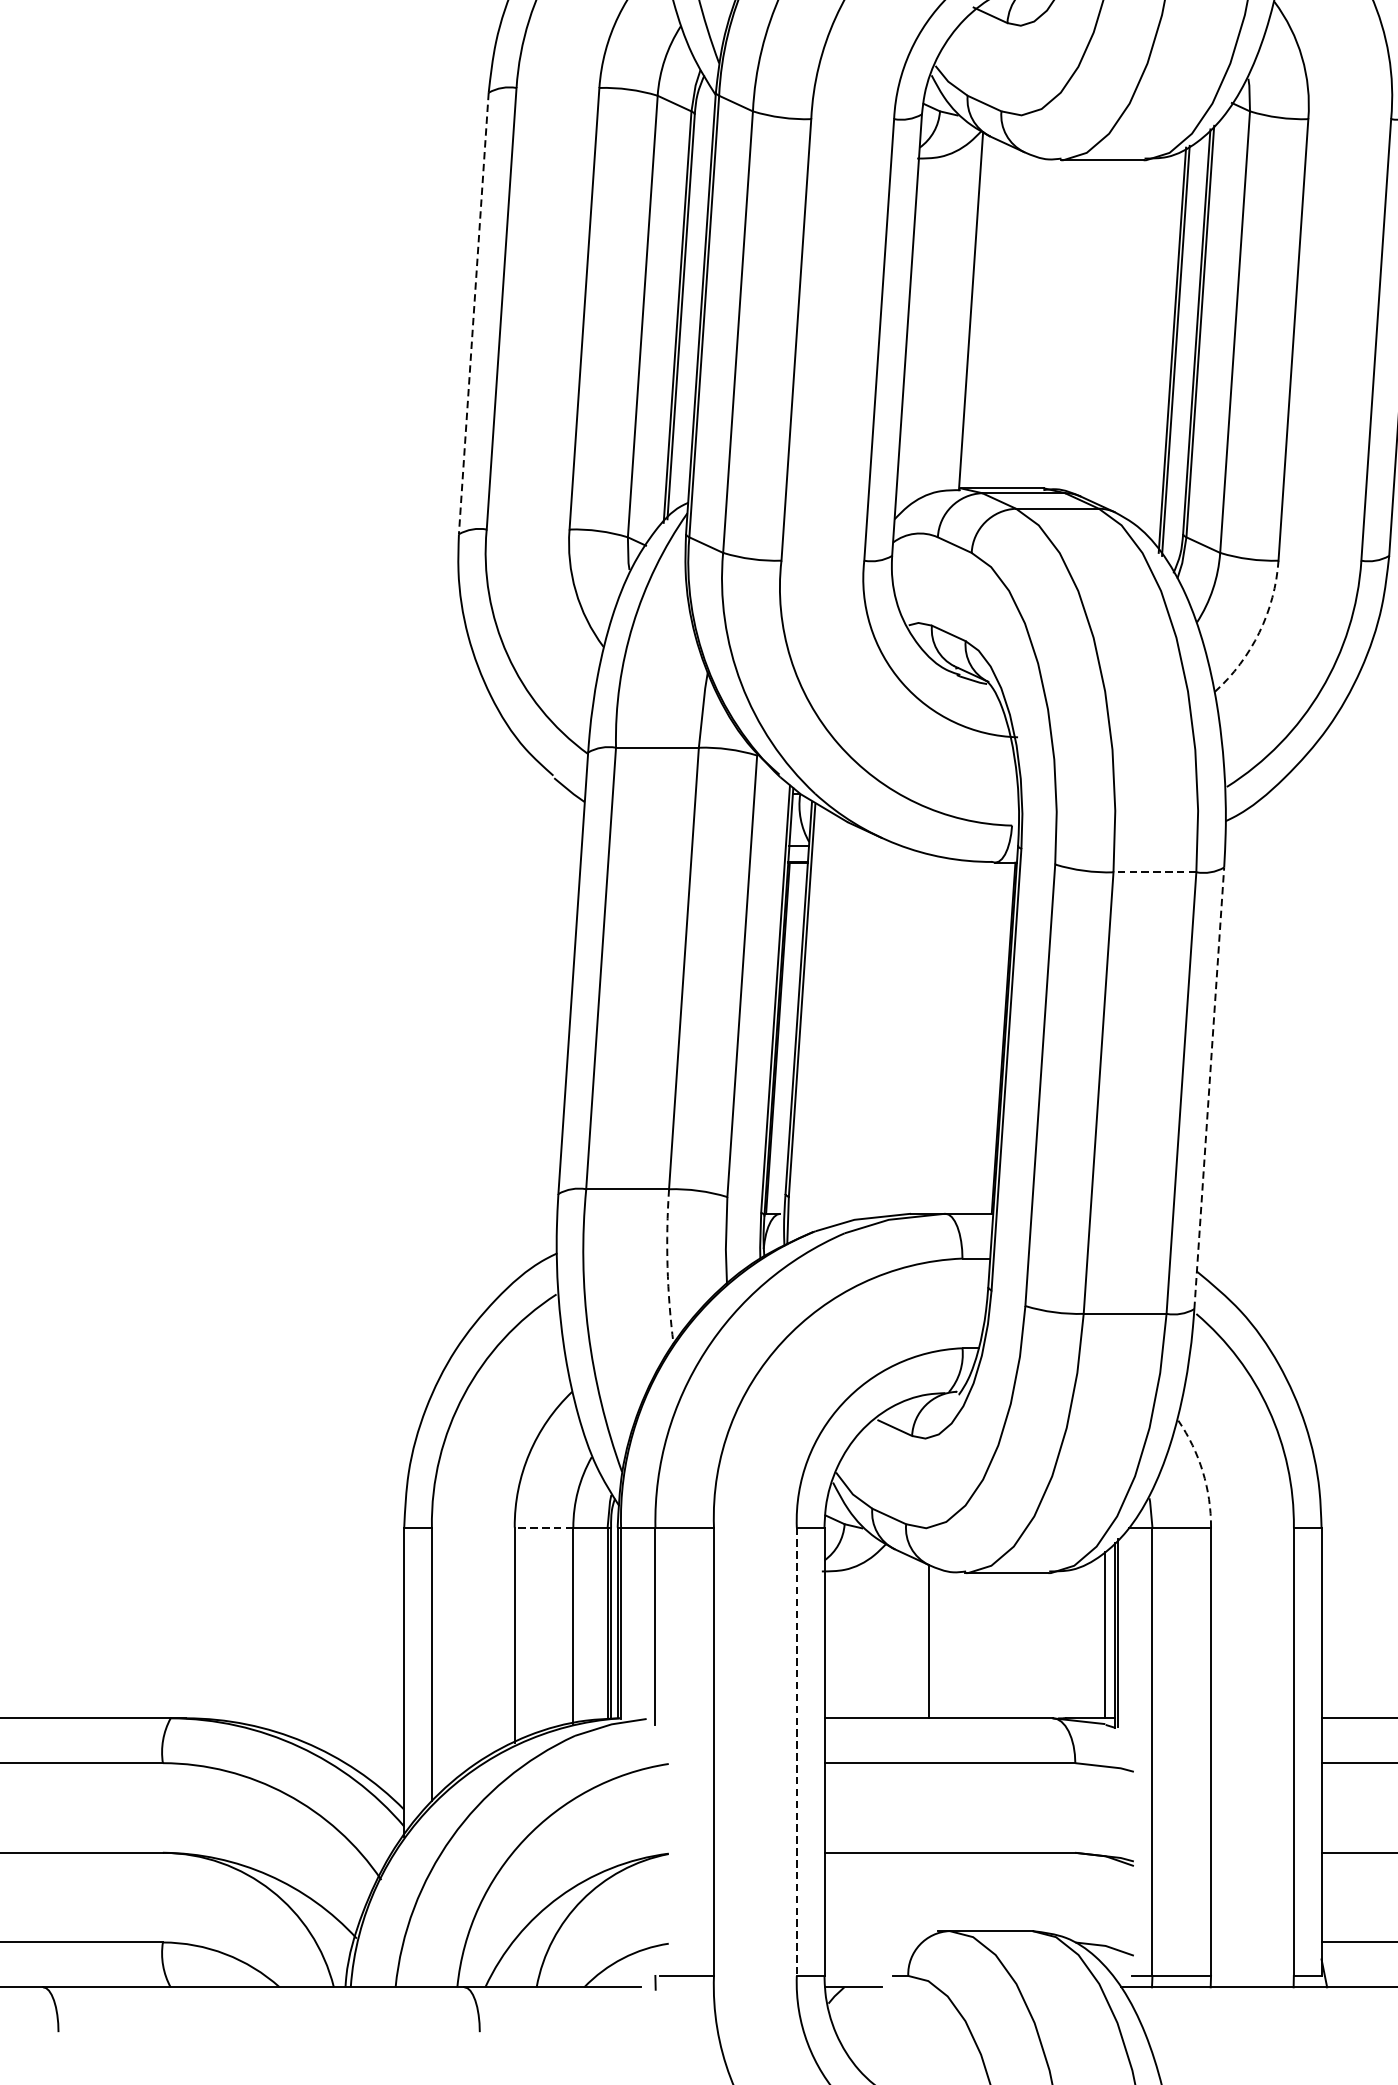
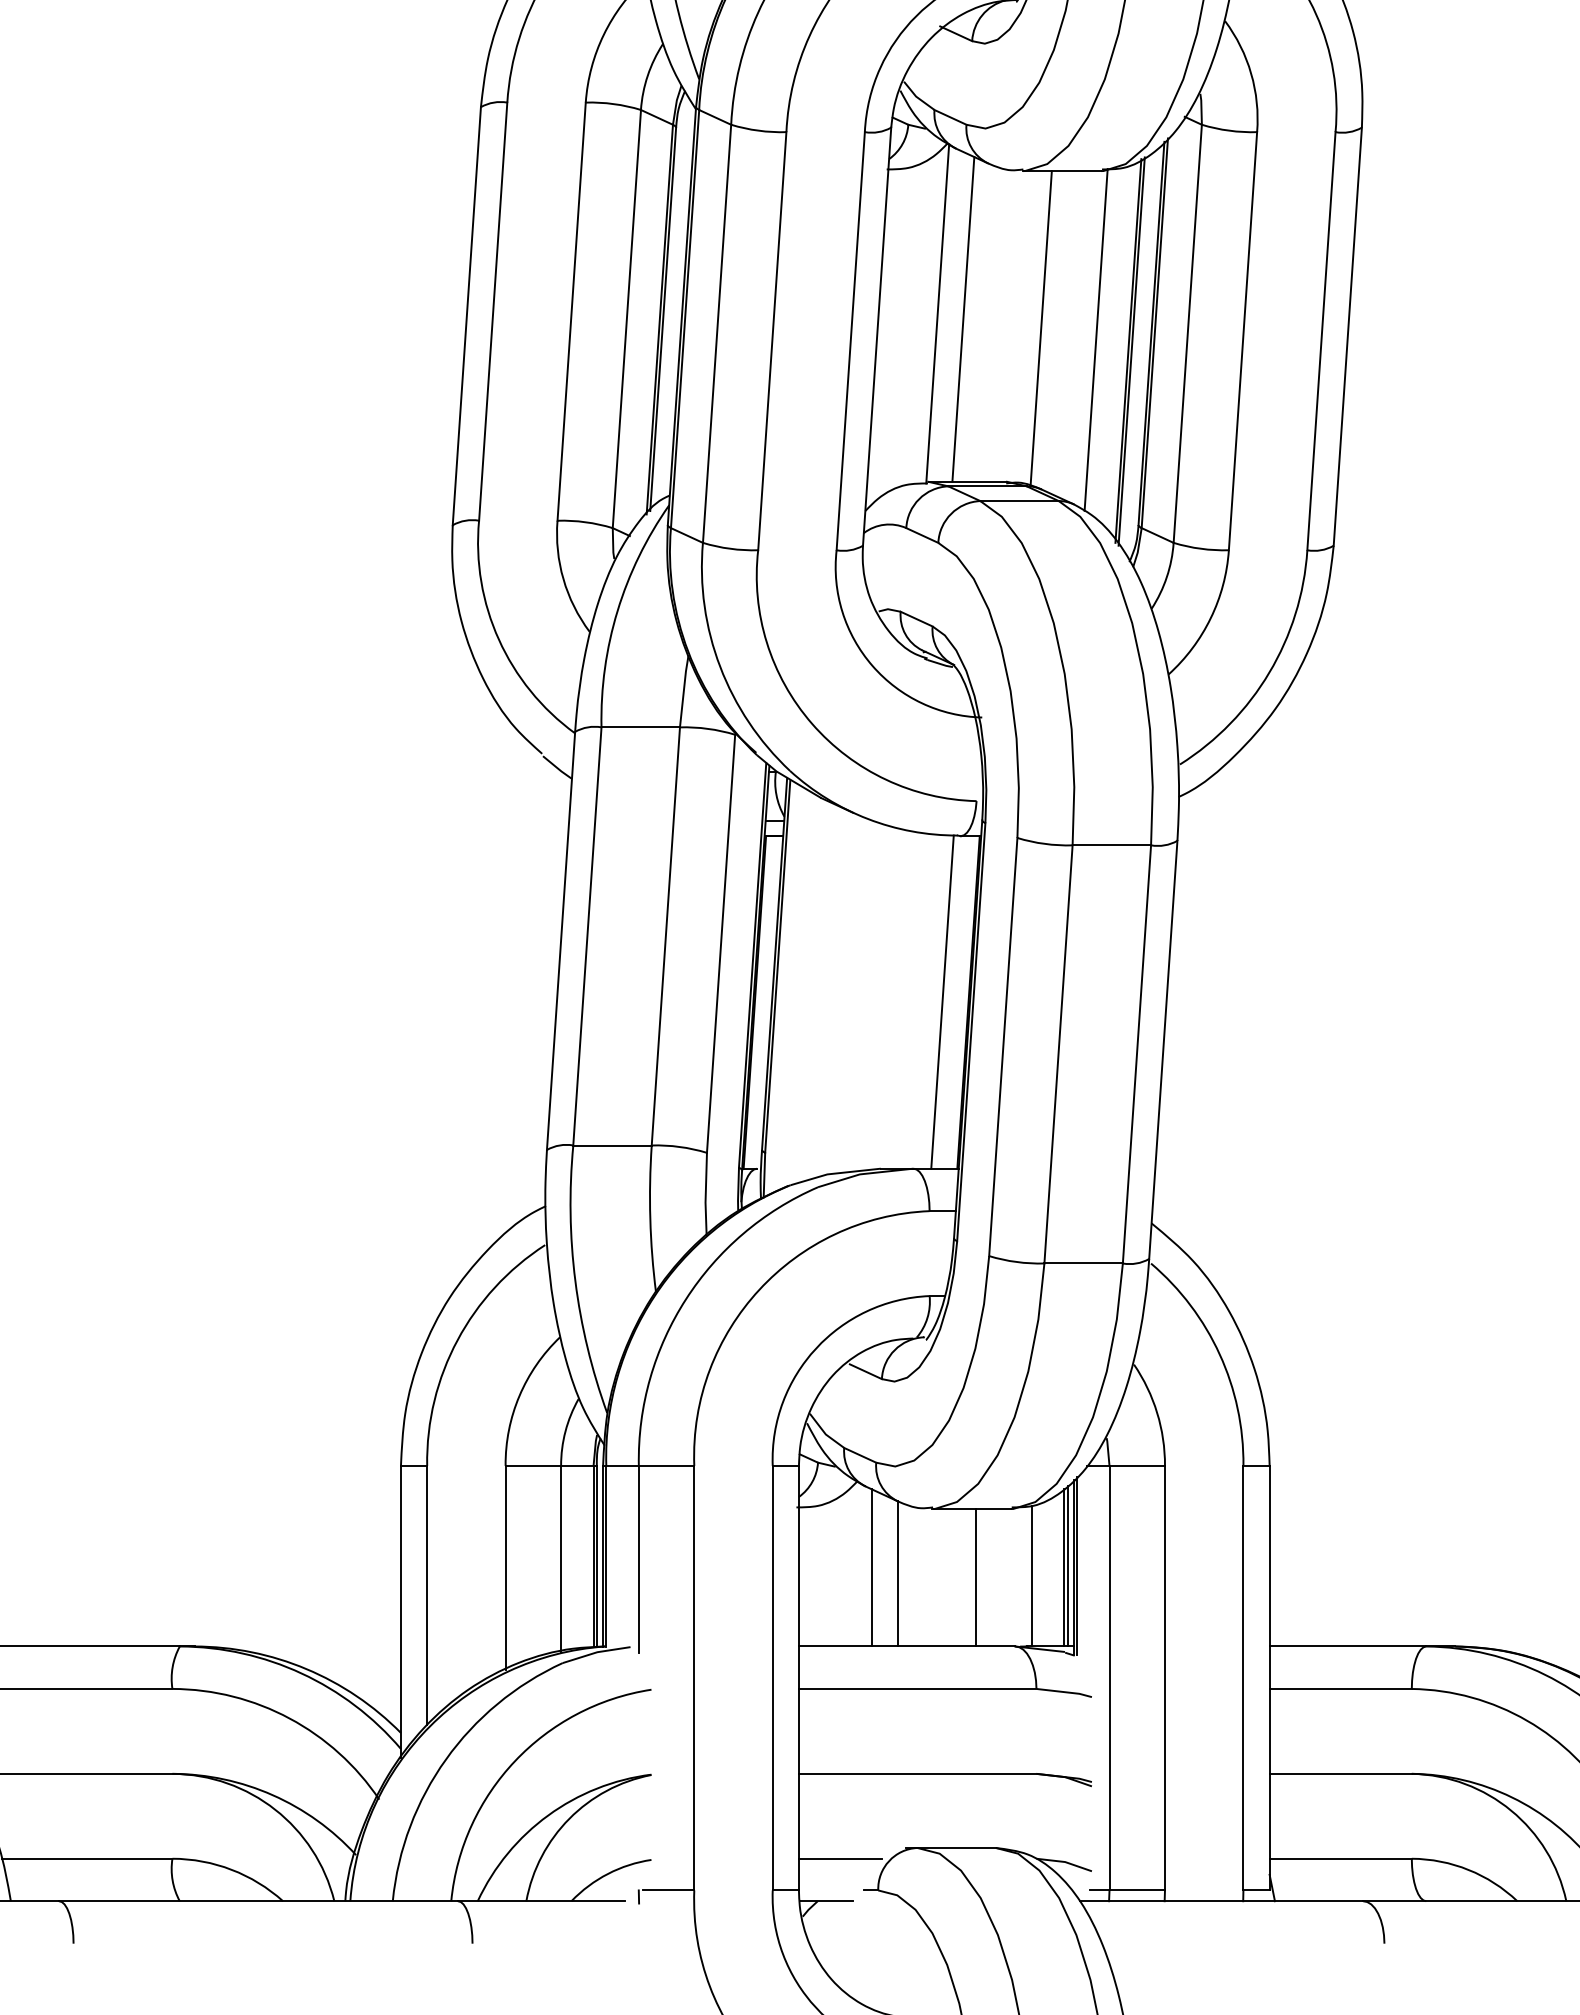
line: (473, 313) -> (466, 316), dashed -> solid
line: (998, 317) -> (963, 319), added
line: (1079, 326) -> (1040, 328), added
line: (1137, 338) -> (1095, 339), added
arc: (1259, 632) -> (1210, 618), dashed -> solid
line: (1154, 872) -> (1111, 845), dashed -> solid
line: (976, 1037) -> (942, 1001), added
line: (1209, 1087) -> (1163, 1049), dashed -> solid
arc: (667, 1266) -> (650, 1218), dashed -> solid
arc: (1203, 1471) -> (1157, 1412), dashed -> solid
line: (544, 1527) -> (533, 1465), dashed -> solid
line: (1108, 1633) -> (1067, 1566), added
line: (901, 1634) -> (871, 1567), added
line: (1070, 1644) -> (1031, 1576), added
line: (1011, 1645) -> (976, 1577), added
line: (796, 1752) -> (772, 1678), dashed -> solid
line: (867, 1942) -> (839, 1858), added

